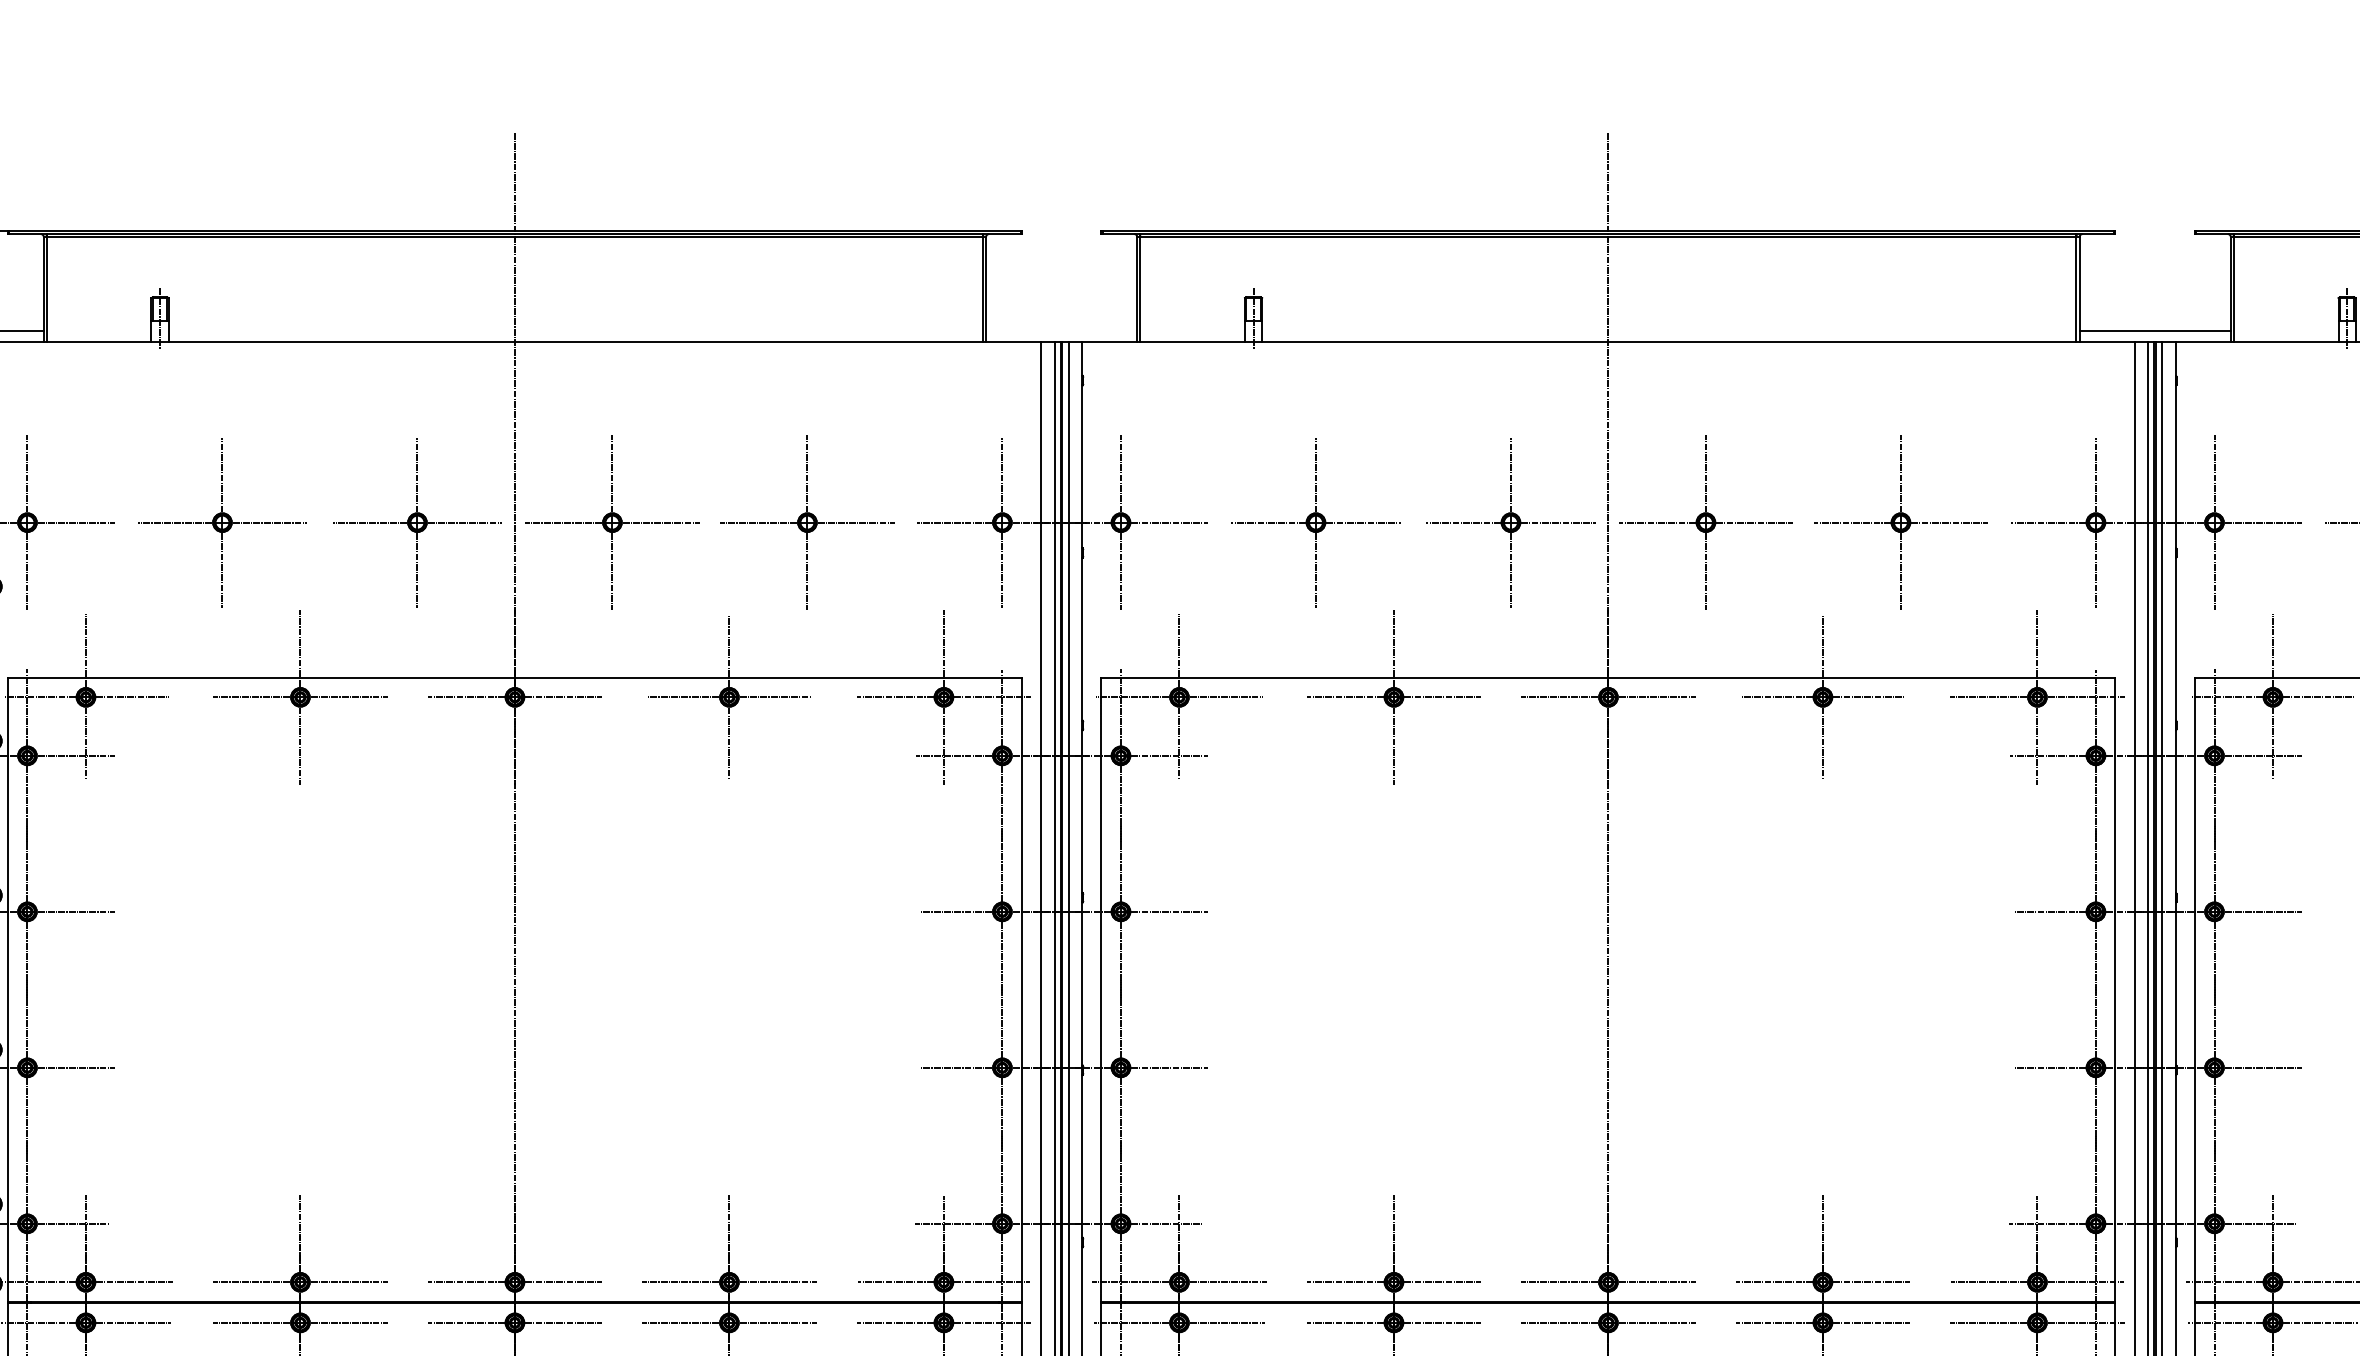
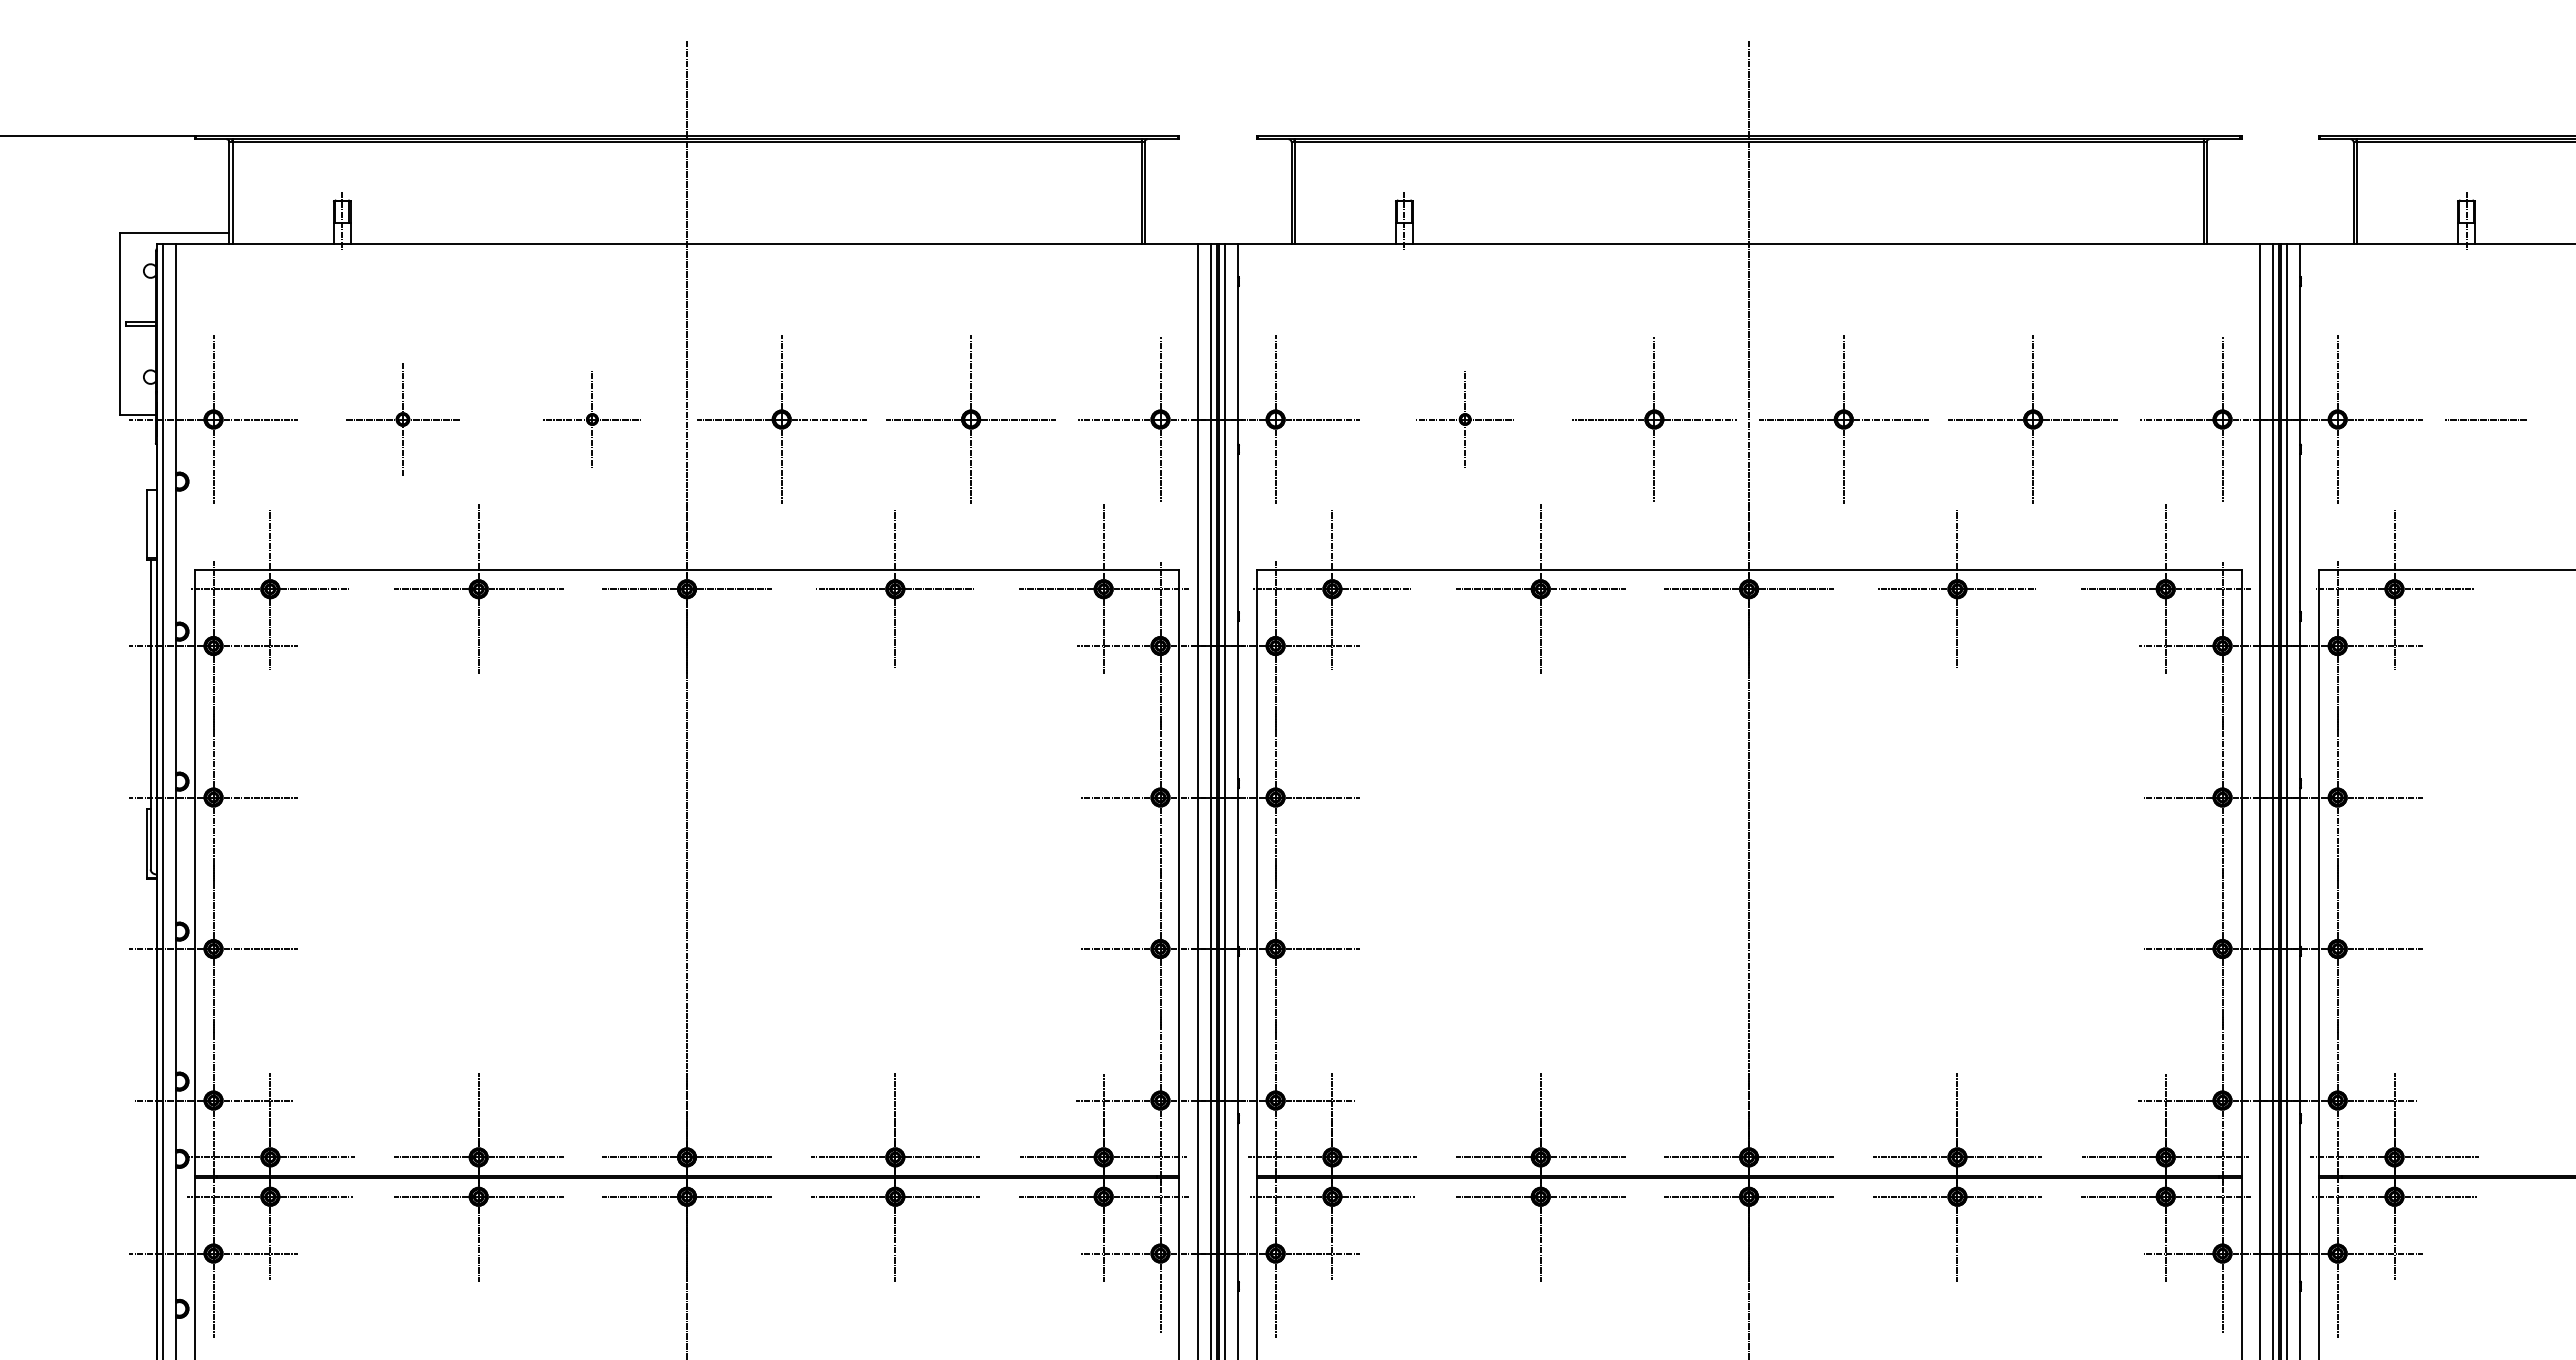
line: (2154, 331) -> (2279, 233), removed
part: (221, 522) -> (402, 419), size x0.7
part: (417, 522) -> (592, 419), size x0.6
part: (1316, 522) -> (1465, 419), size x0.6

